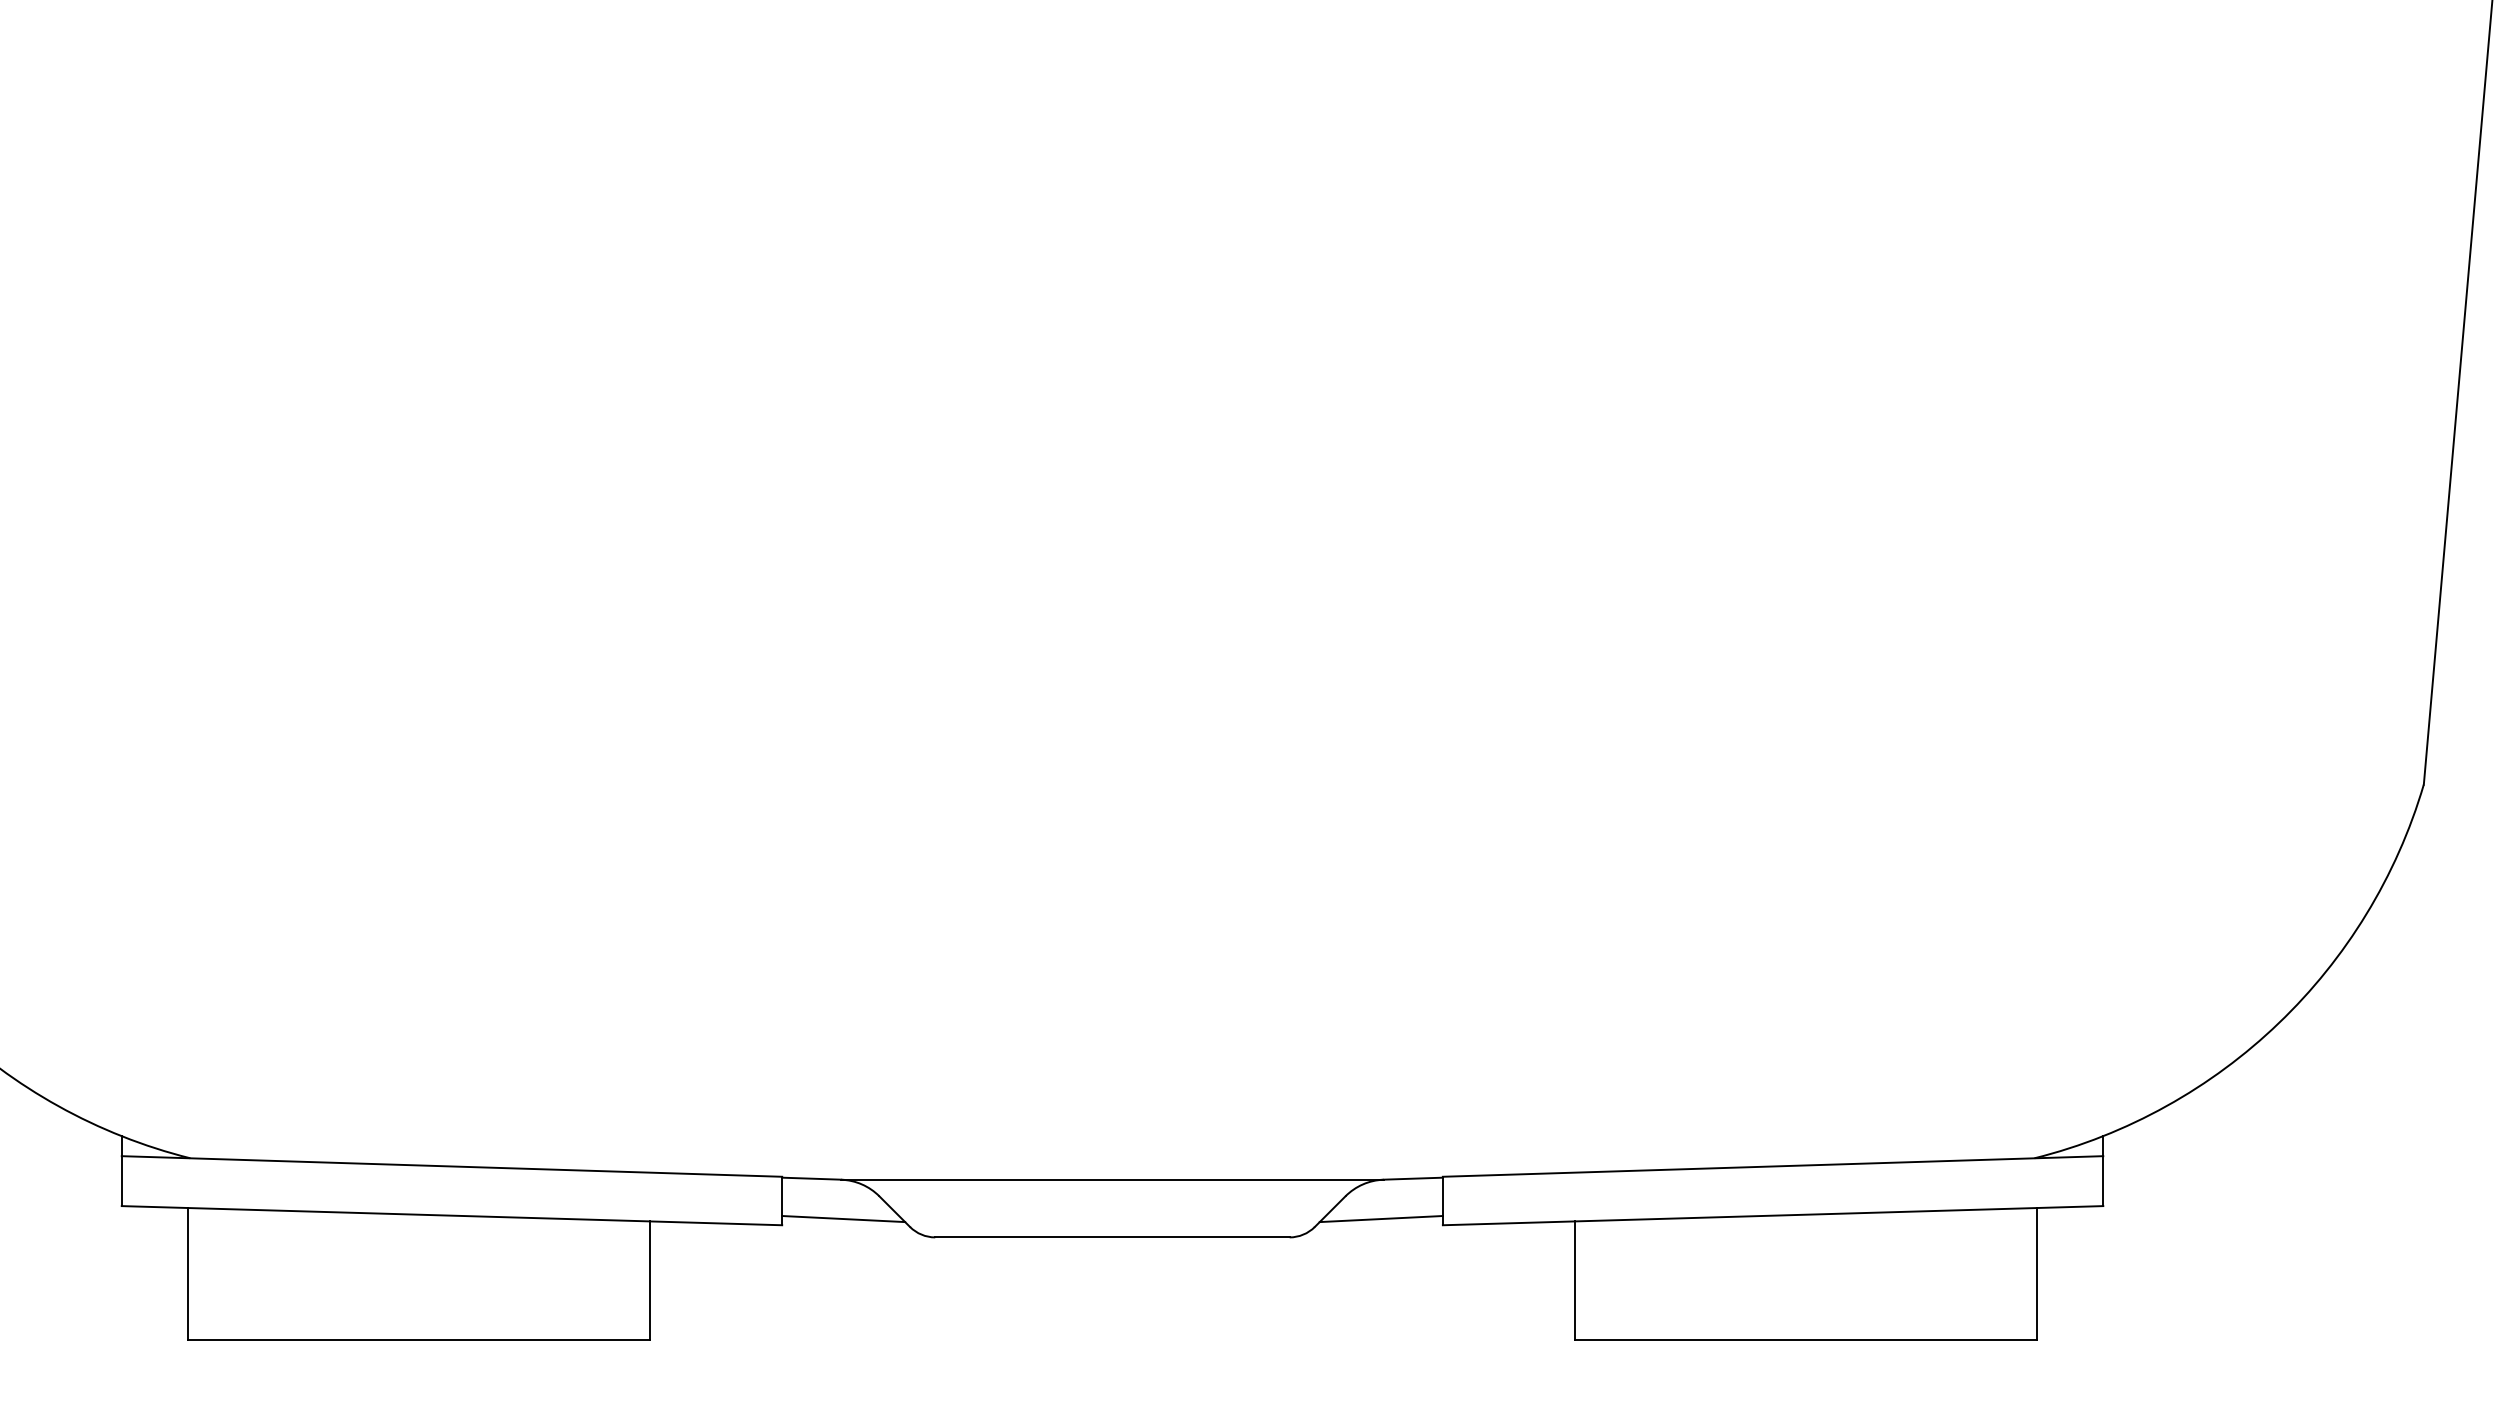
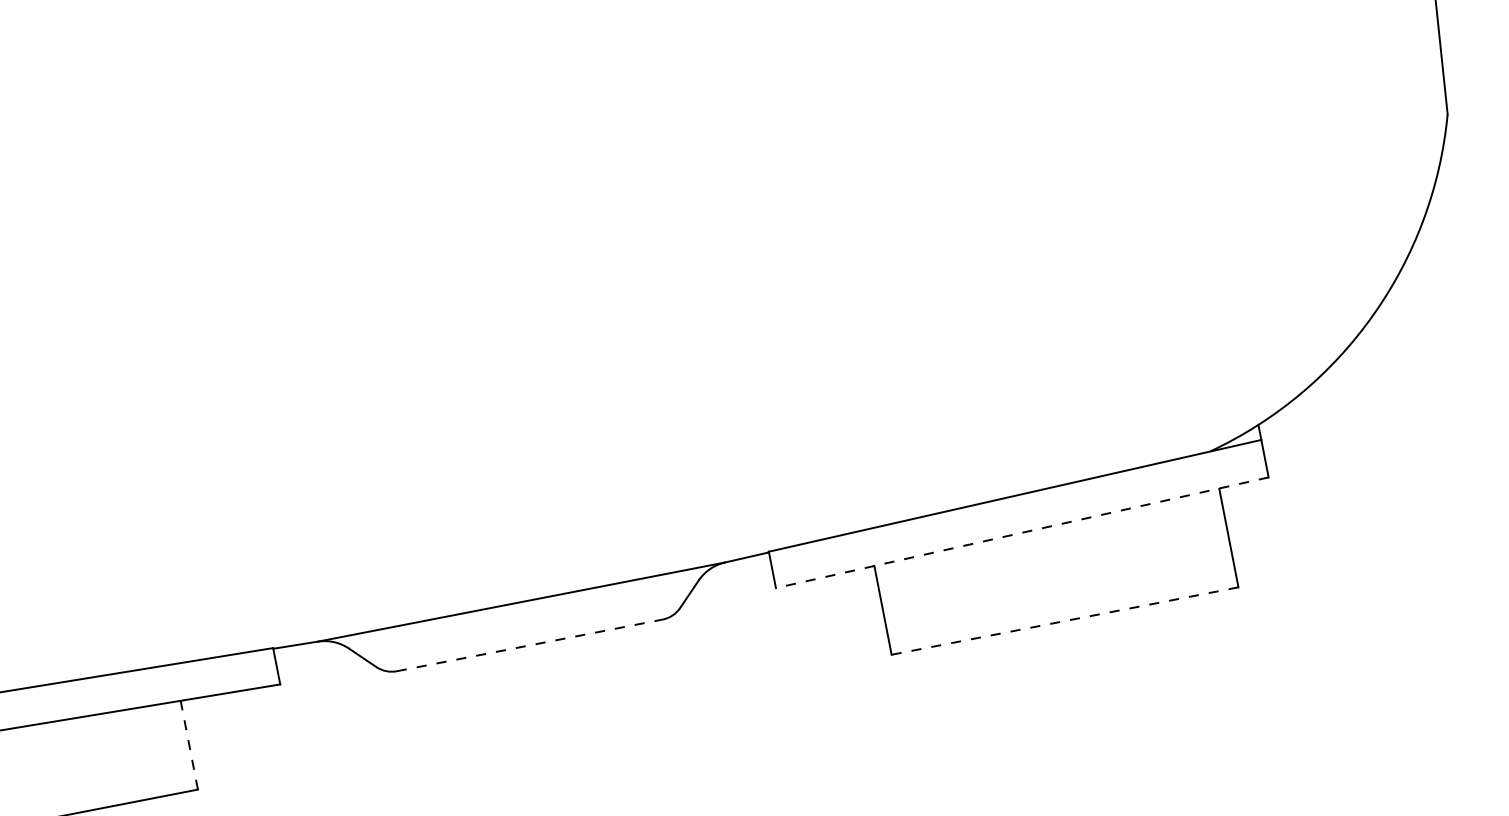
line: (1772, 1215) -> (1021, 532), solid -> dashed
line: (843, 1219) -> (325, 671), removed
line: (1380, 1219) -> (728, 592), removed
line: (1112, 1237) -> (529, 645), solid -> dashed
line: (650, 1280) -> (189, 745), solid -> dashed
line: (1805, 1339) -> (1064, 620), solid -> dashed

